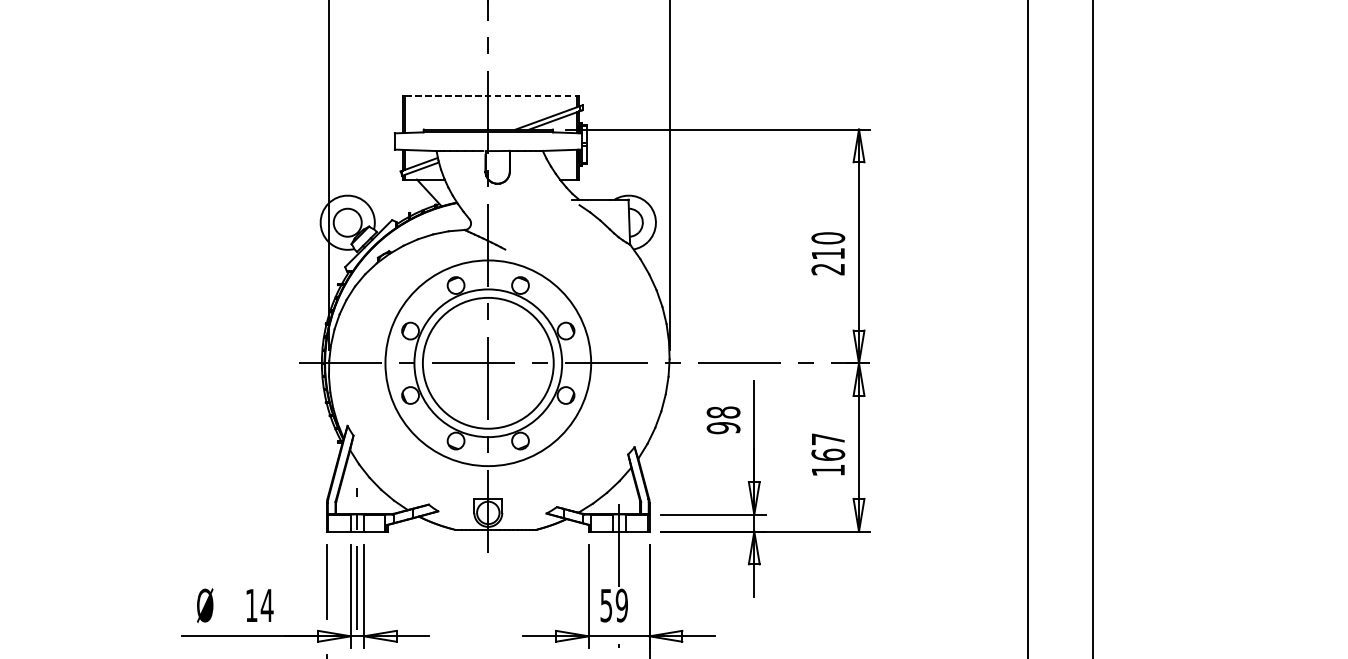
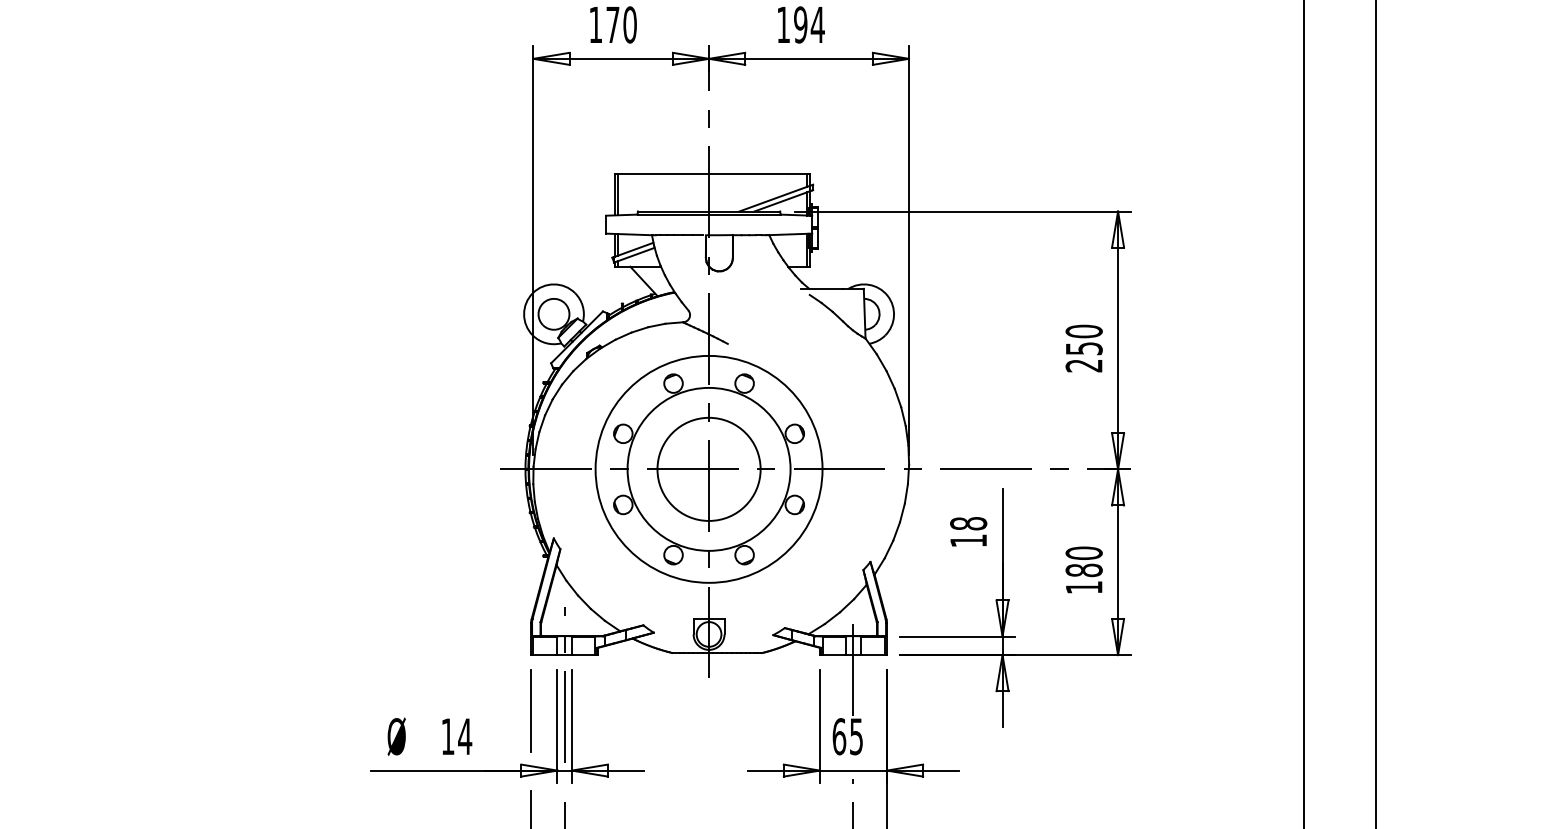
line: (491, 96) -> (712, 174), dashed -> solid
text: (828, 253) -> (1084, 348), 210 -> 250
circle: (487, 362) -> (708, 468), size x0.71
text: (723, 427) -> (968, 540), 98 -> 18
text: (827, 446) -> (1083, 561), 167 -> 180
text: (613, 605) -> (847, 736), 59 -> 65

